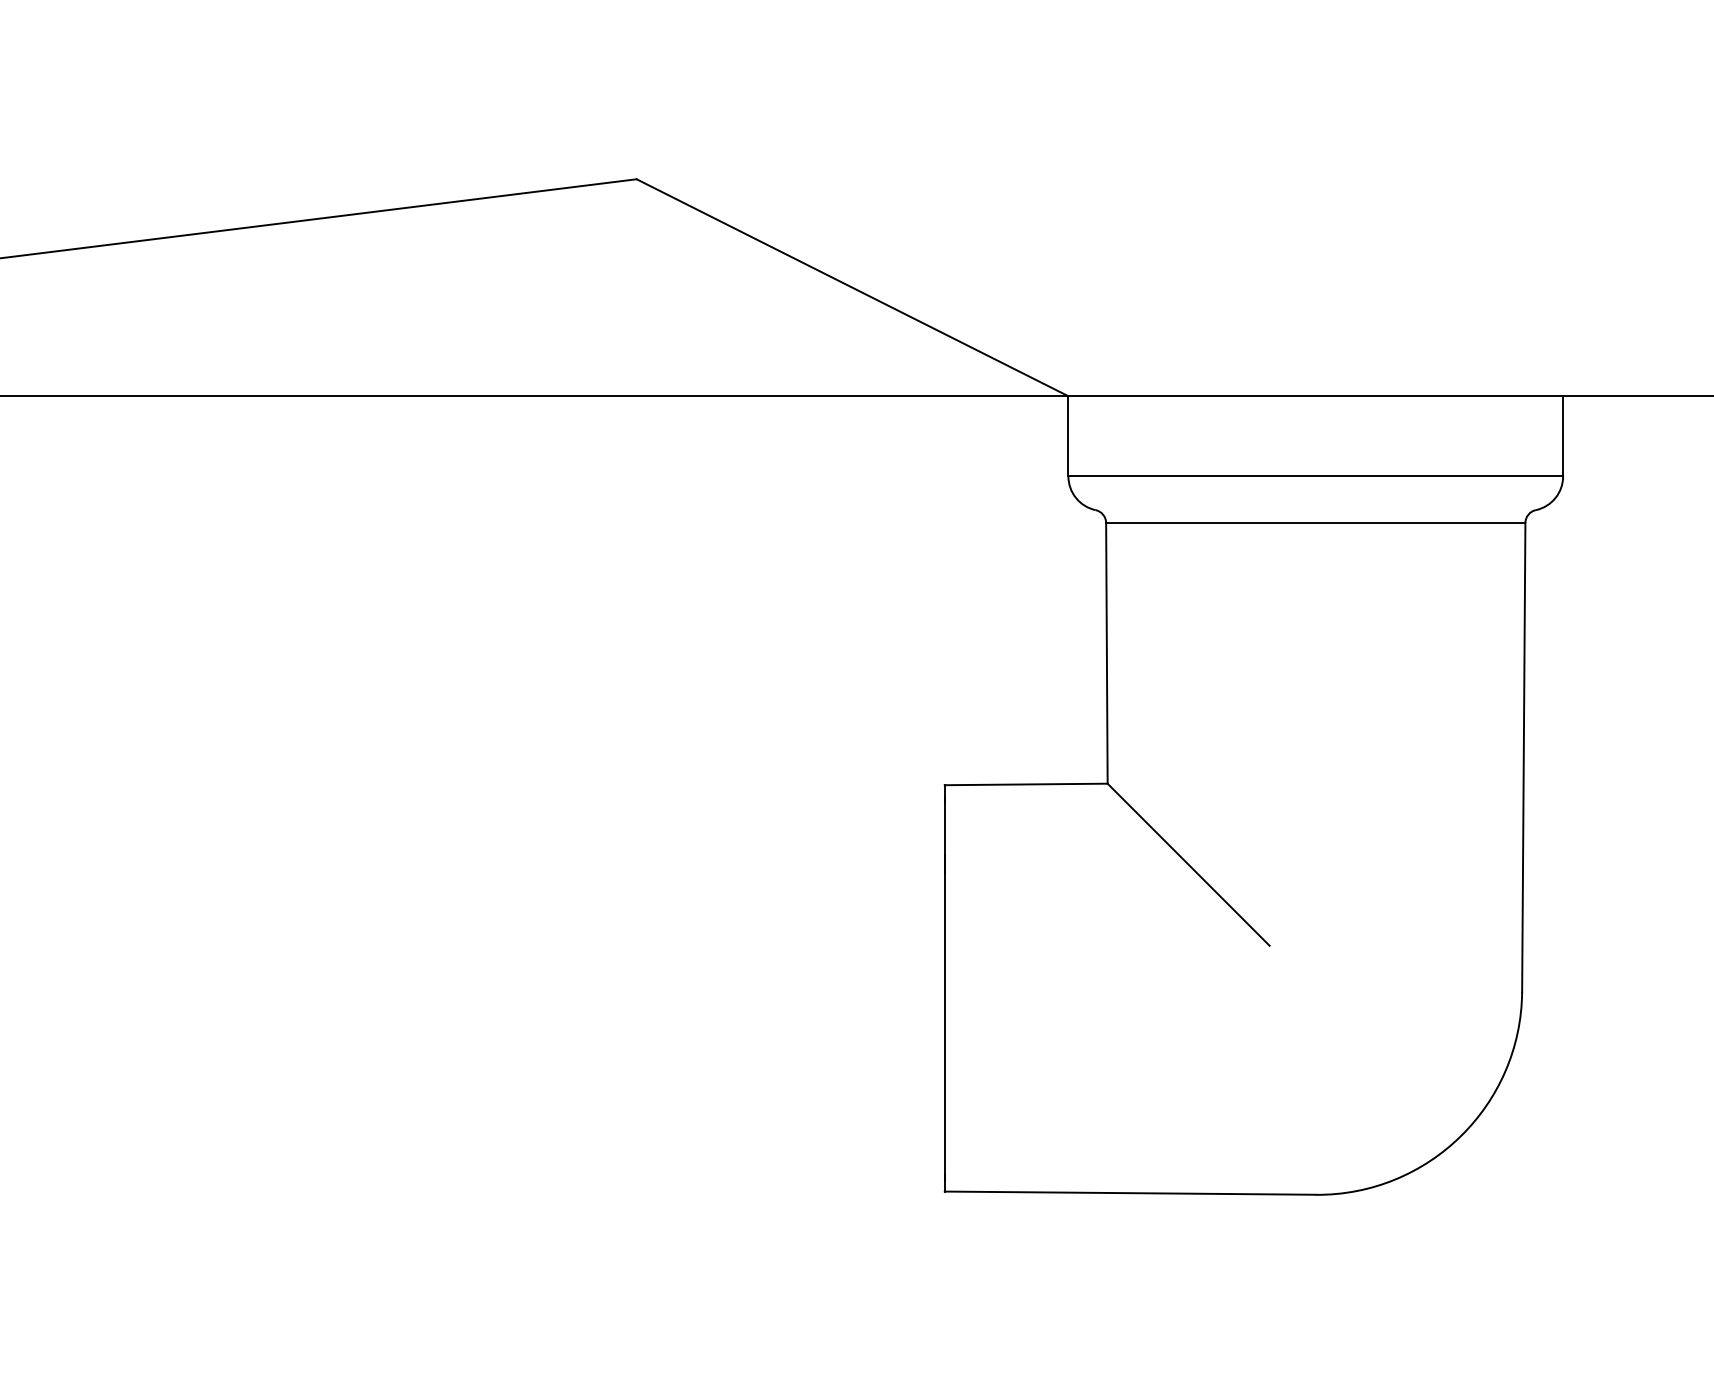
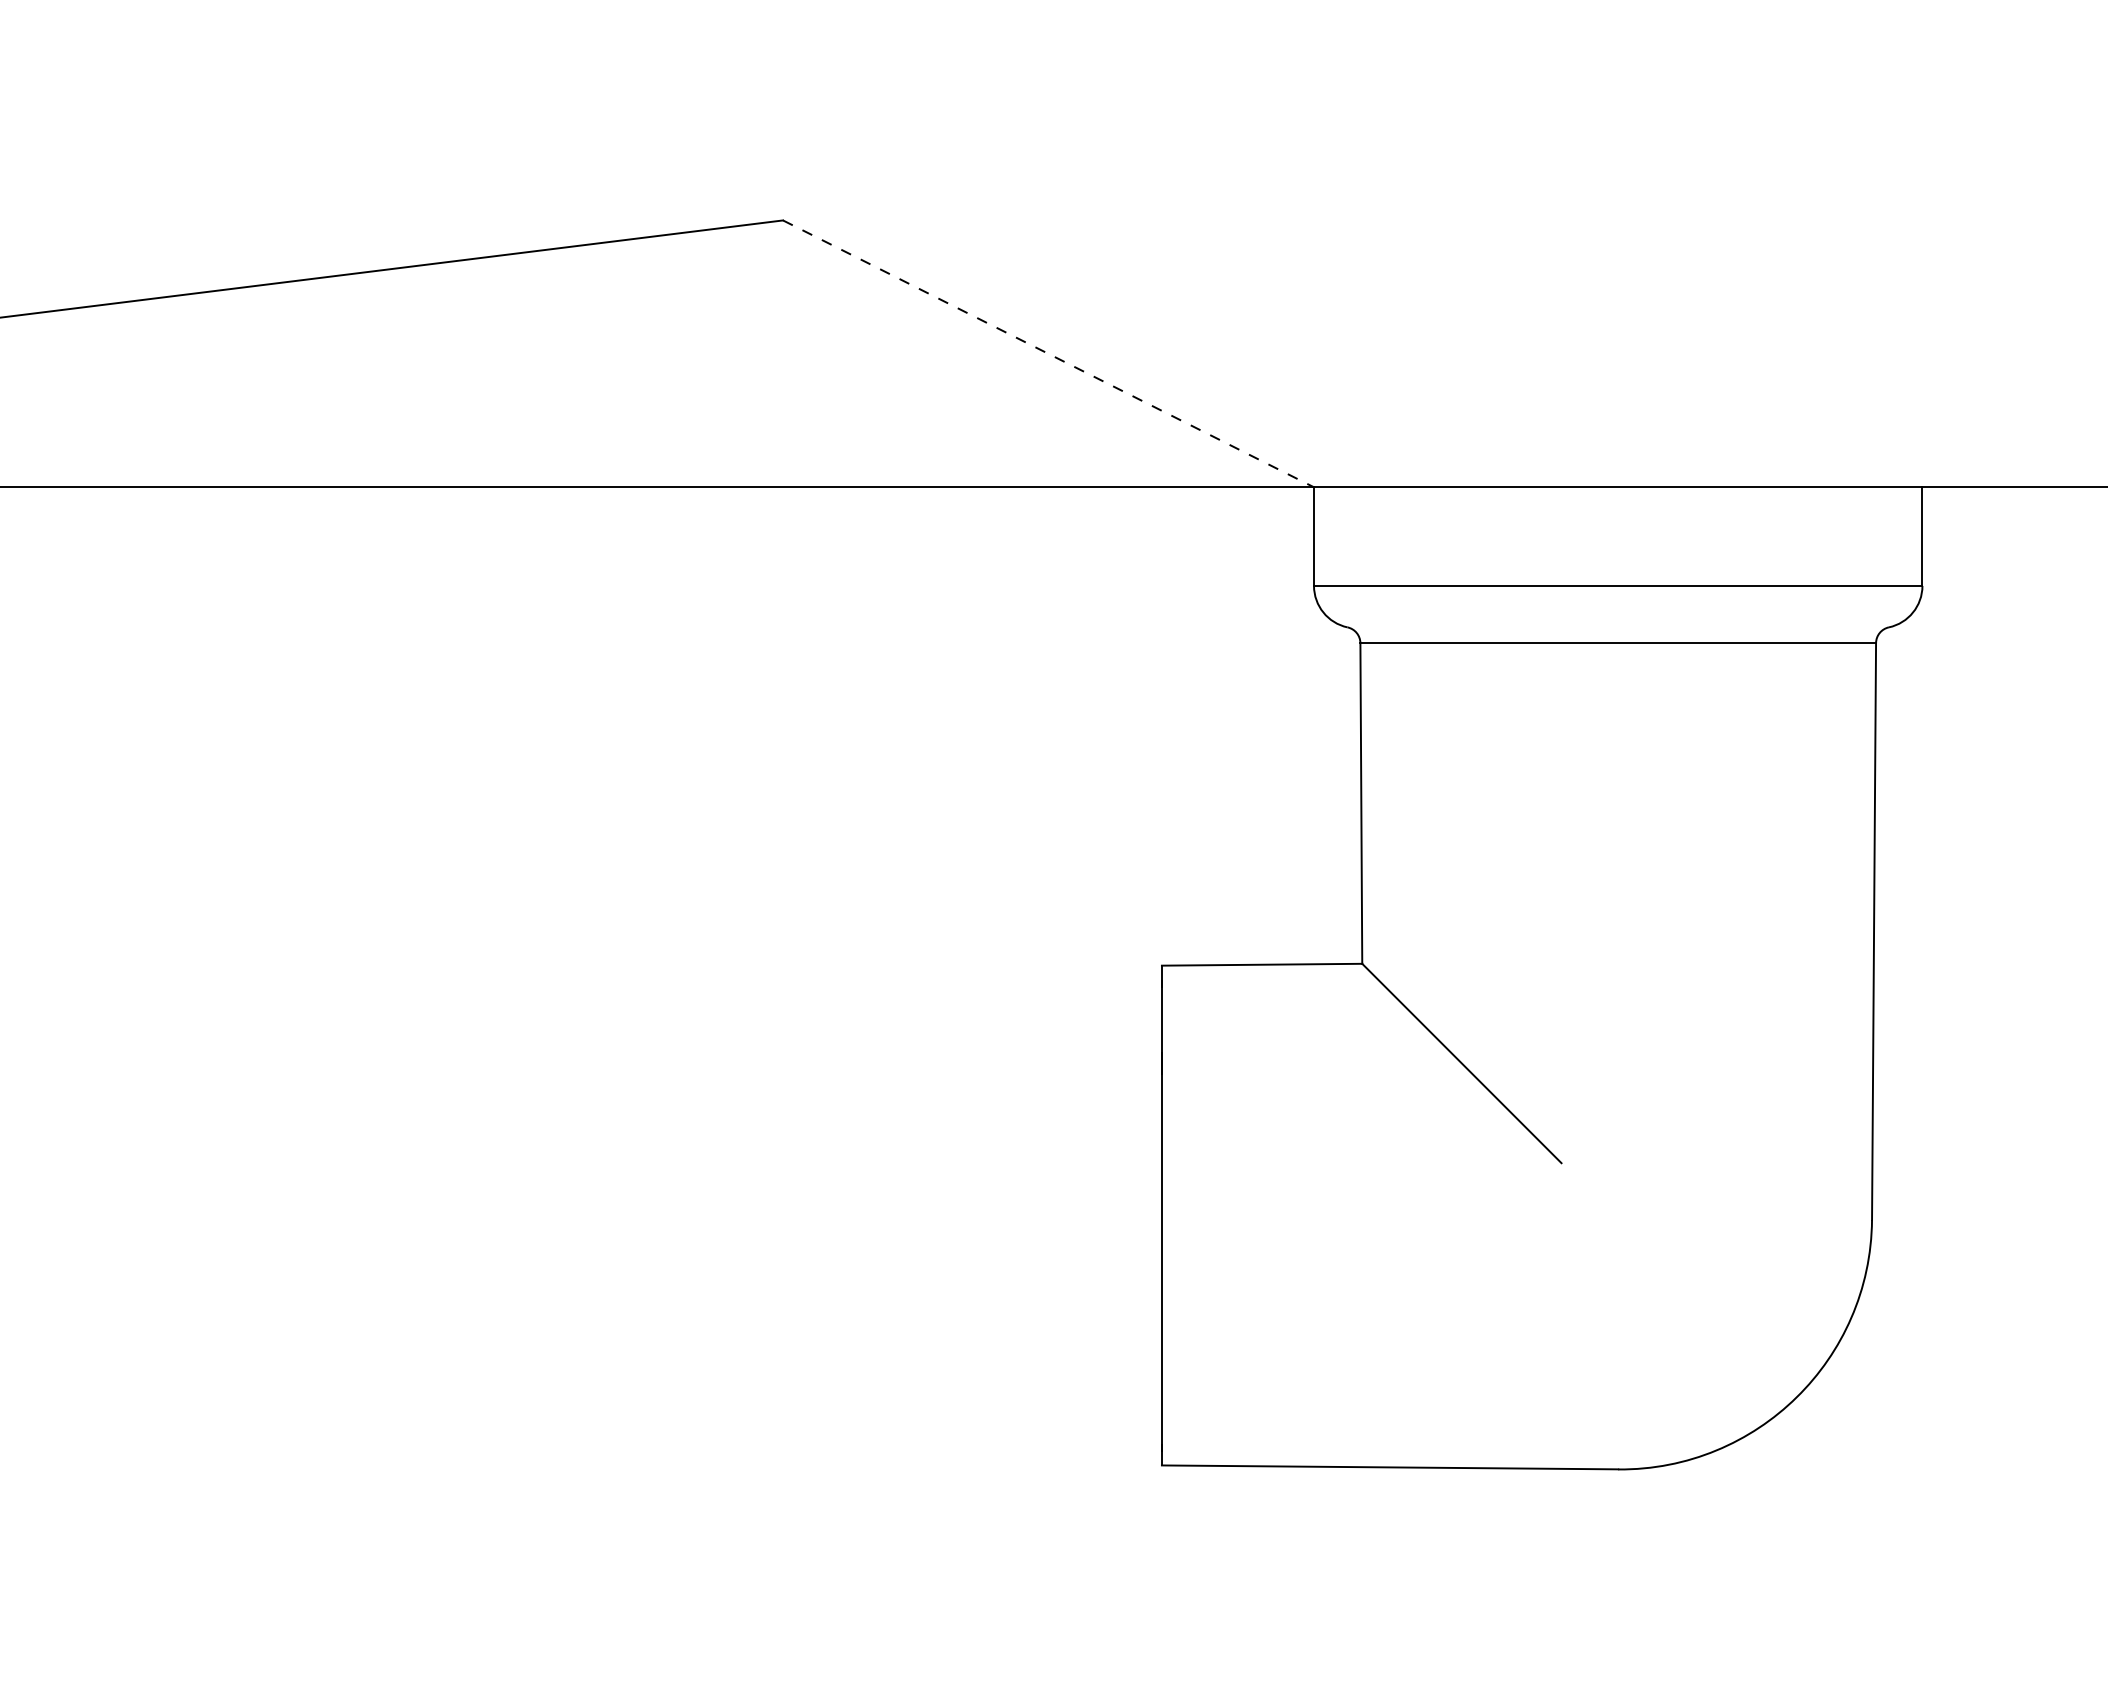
line: (852, 288) -> (1048, 354), solid -> dashed

